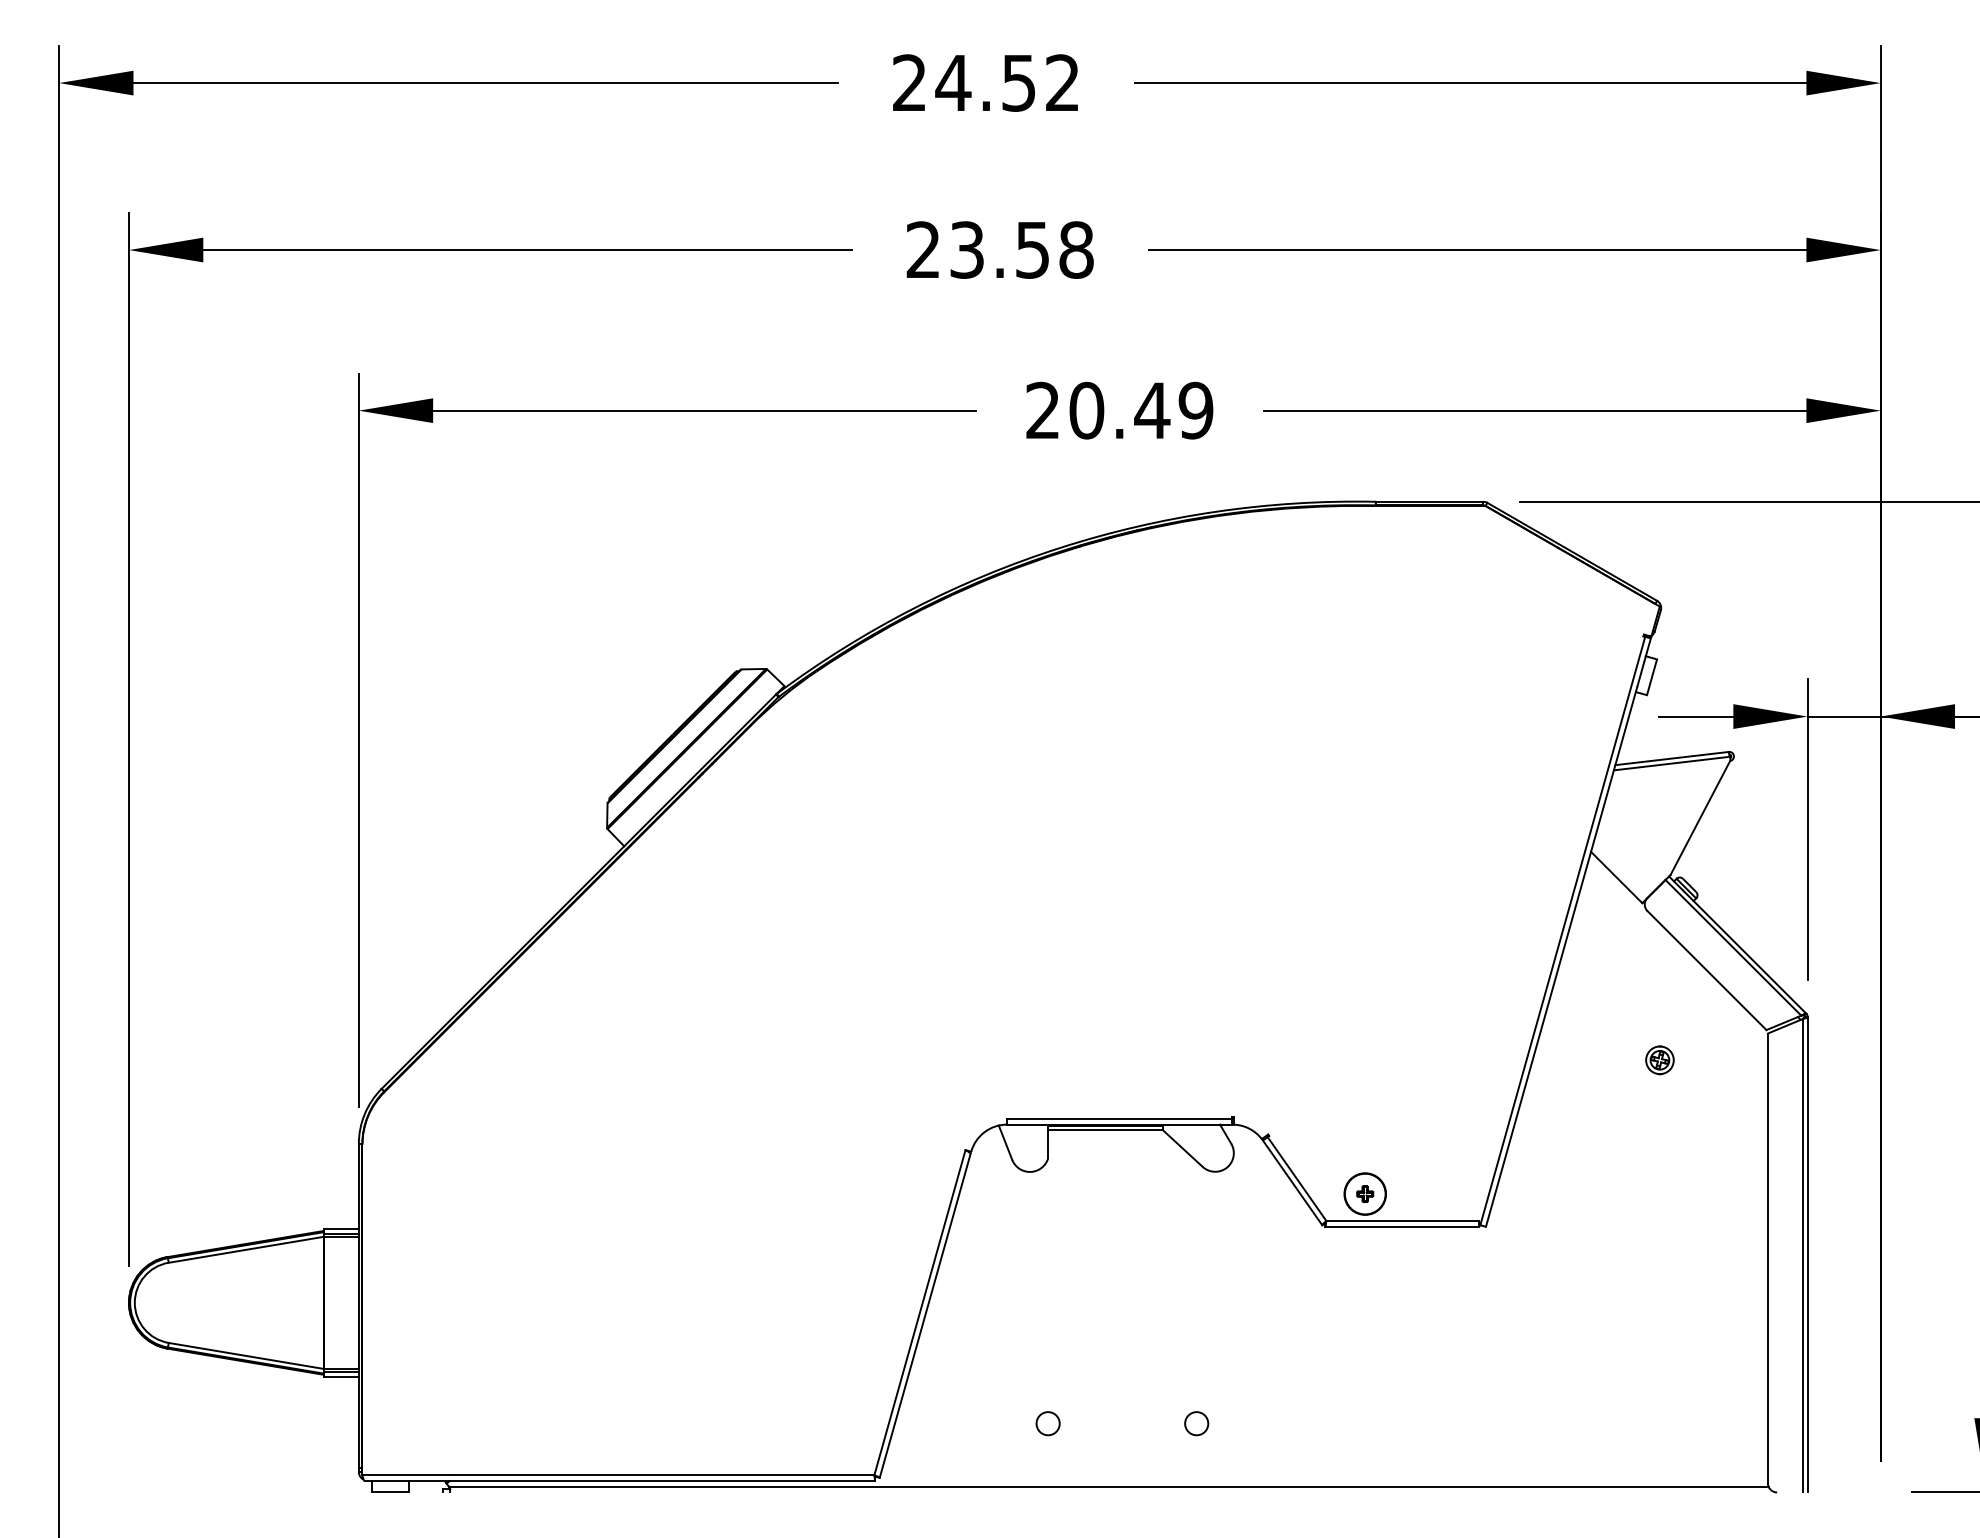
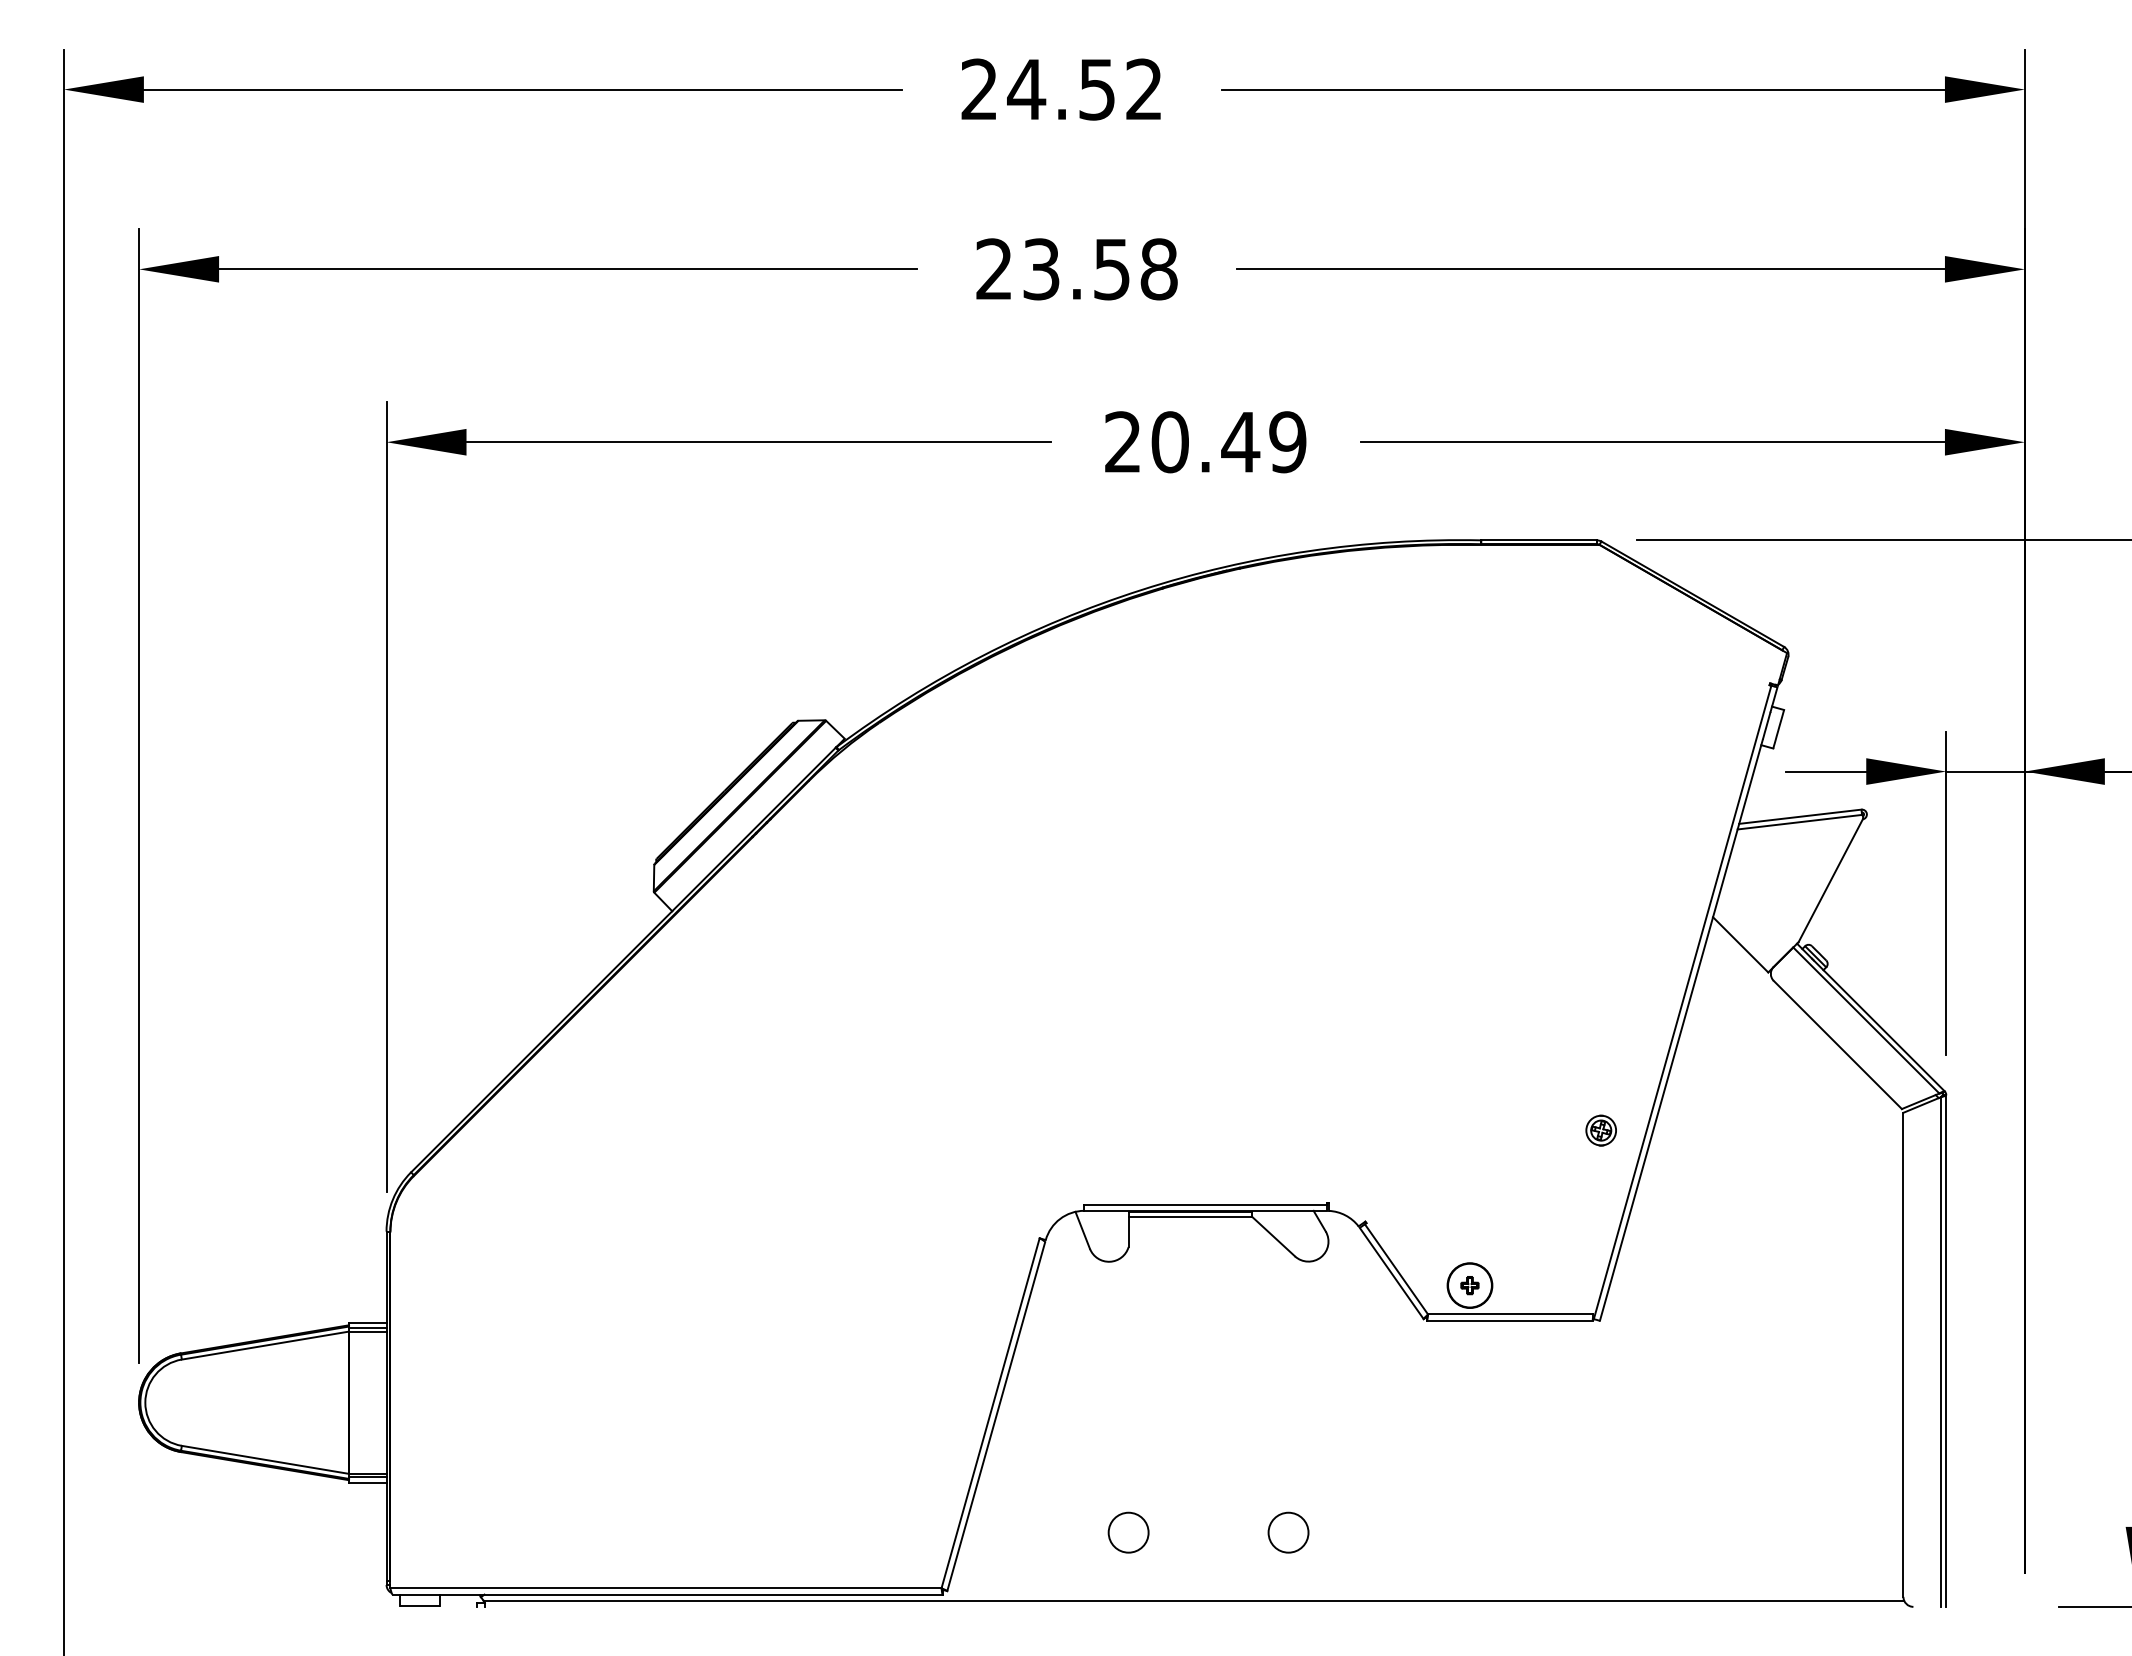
part: (1659, 1060) -> (1600, 1130), moved
circle: (1048, 1423) -> (1128, 1532), size x1.6
circle: (1196, 1423) -> (1288, 1532), size x1.6

